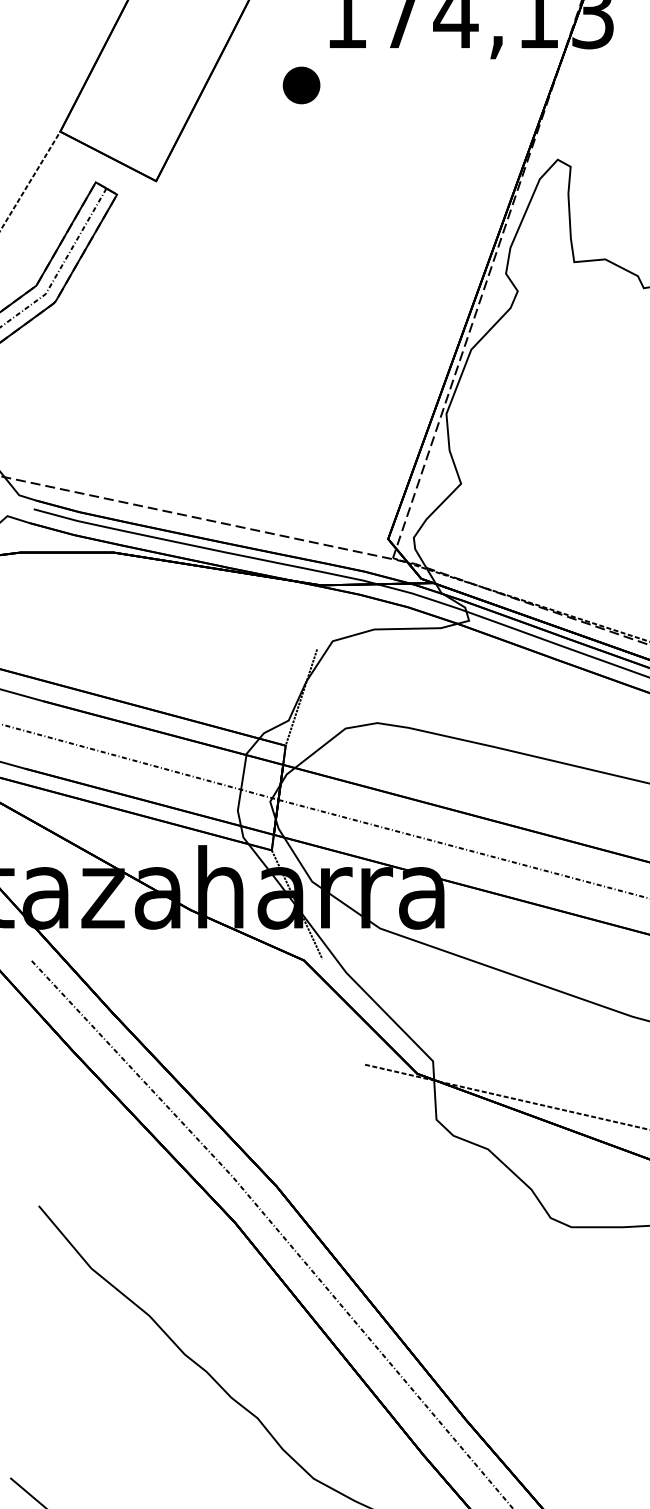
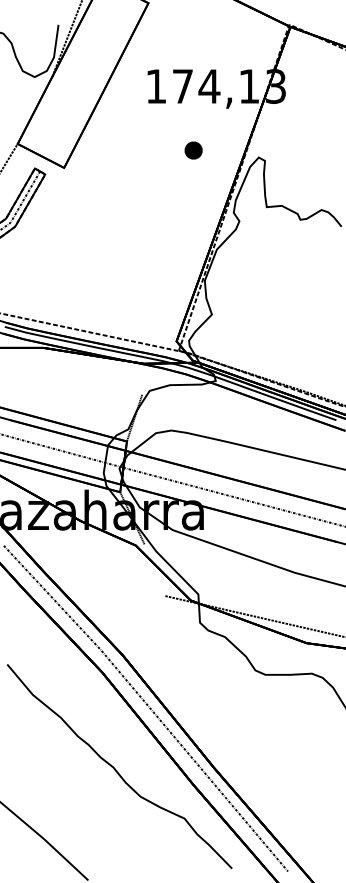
part: (301, 85) -> (193, 150), moved

